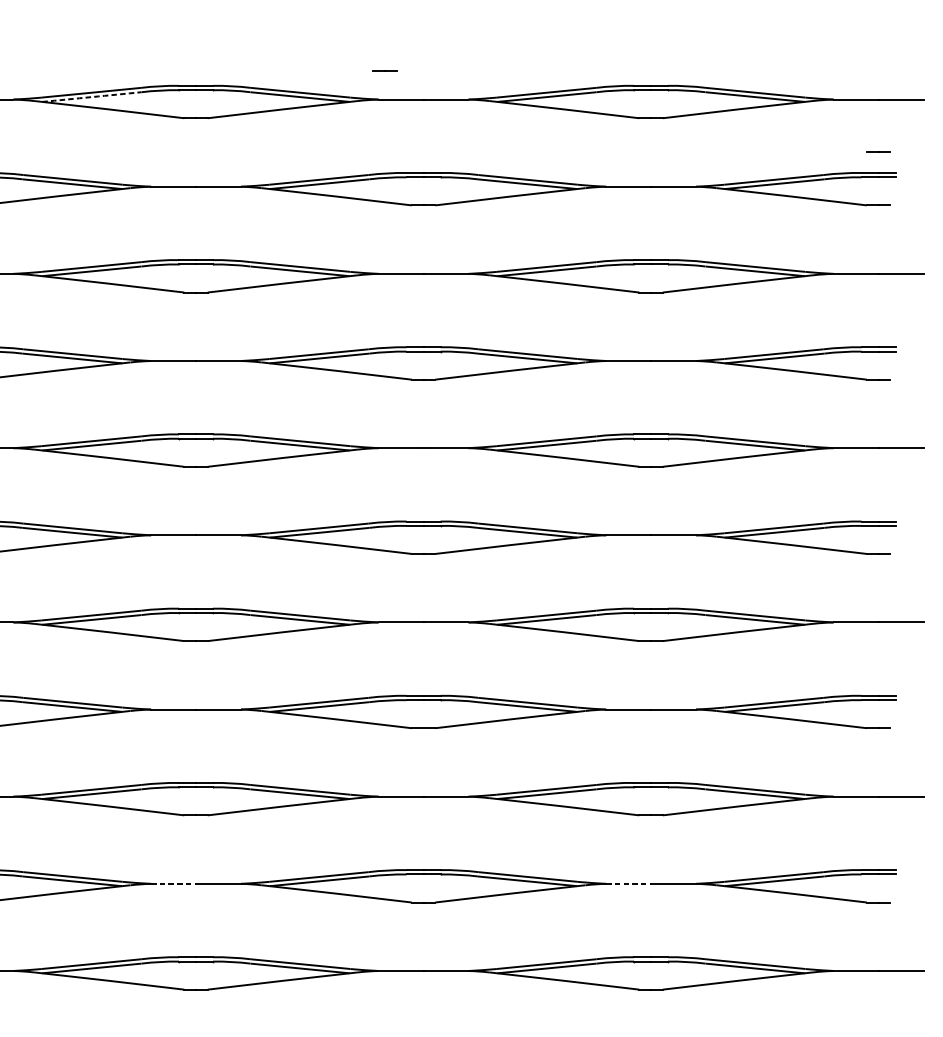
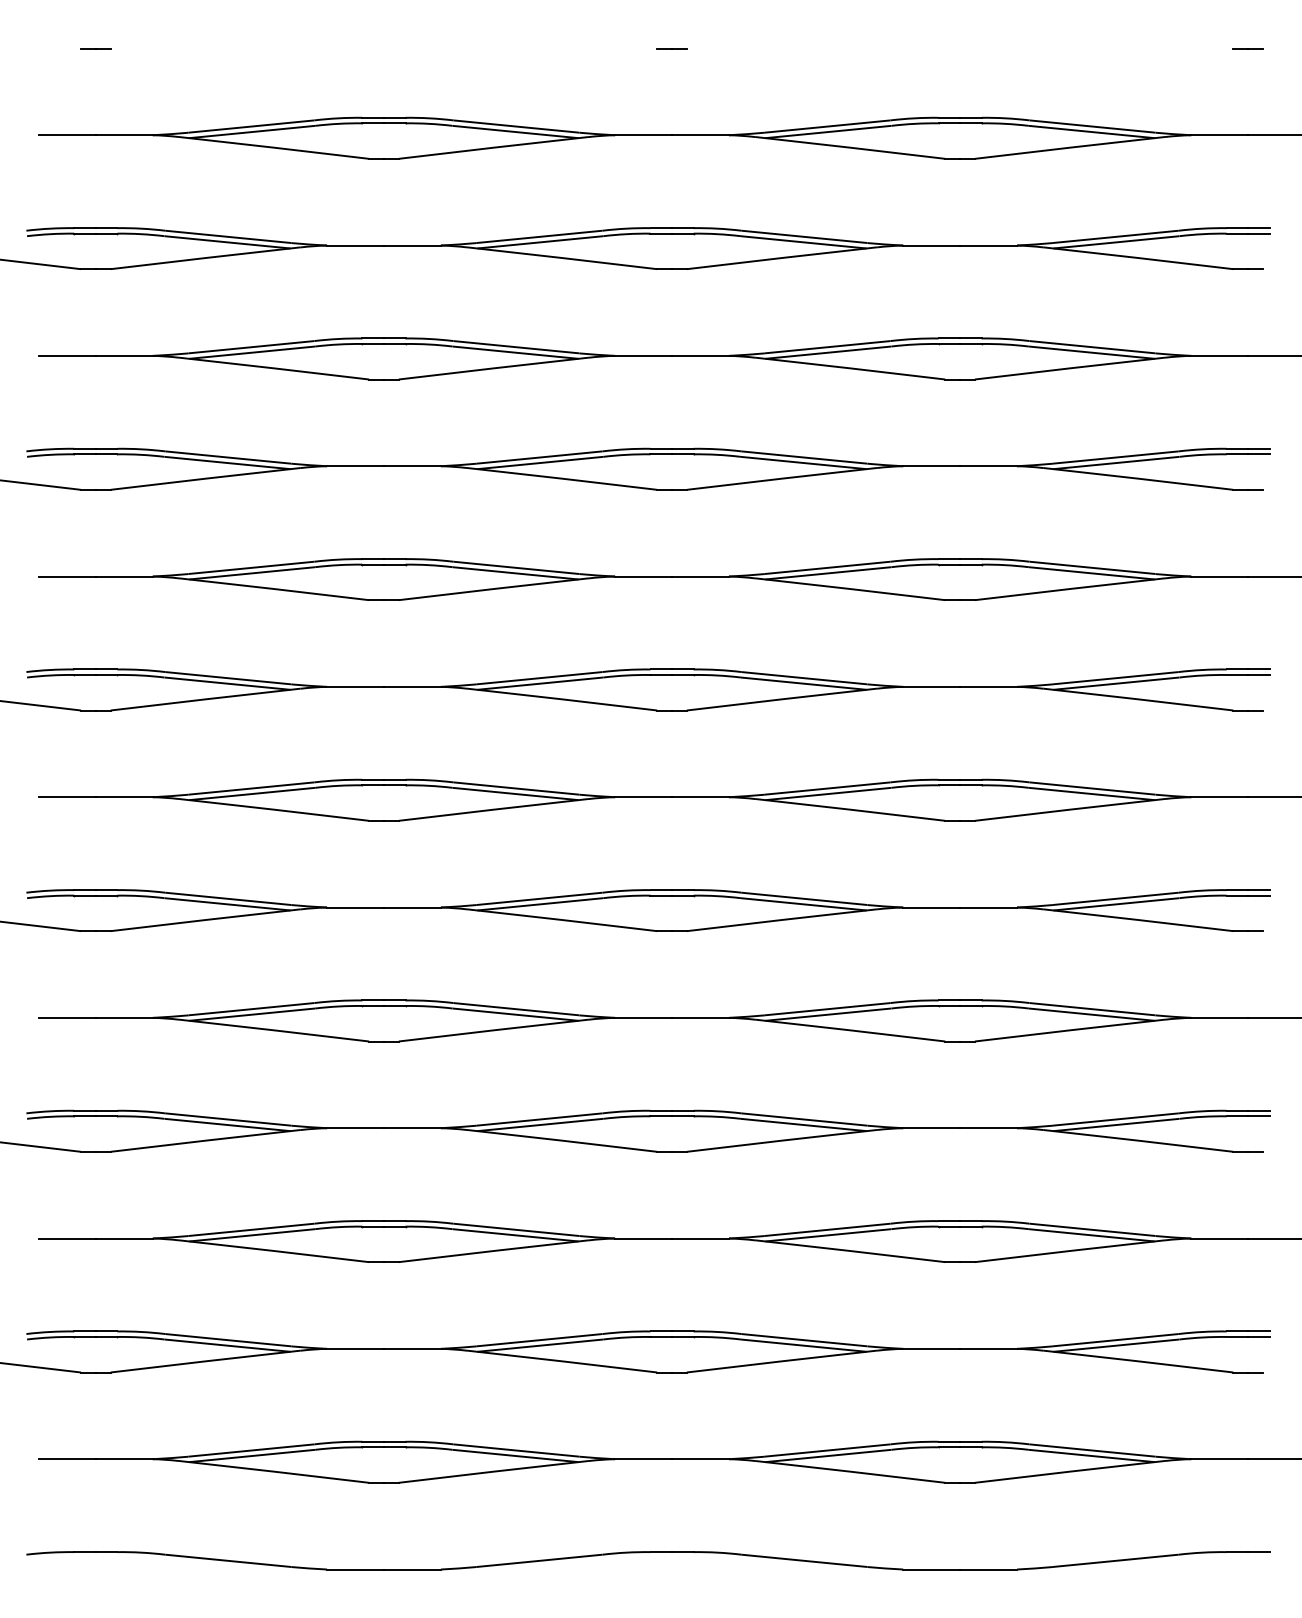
line: (384, 71) -> (671, 48), moved
arc: (92, 97) -> (252, 132), dashed -> solid
line: (878, 151) -> (1247, 48), moved
line: (173, 884) -> (355, 1128), dashed -> solid
line: (629, 884) -> (932, 1128), dashed -> solid

